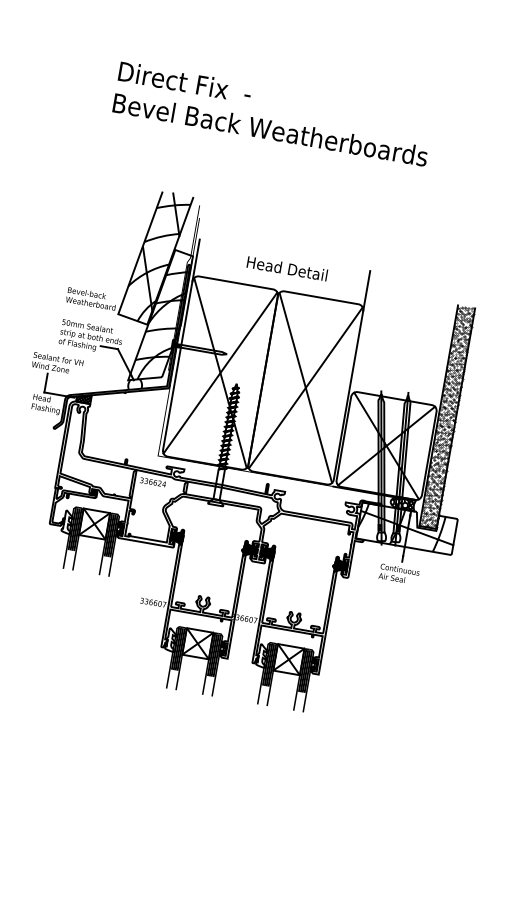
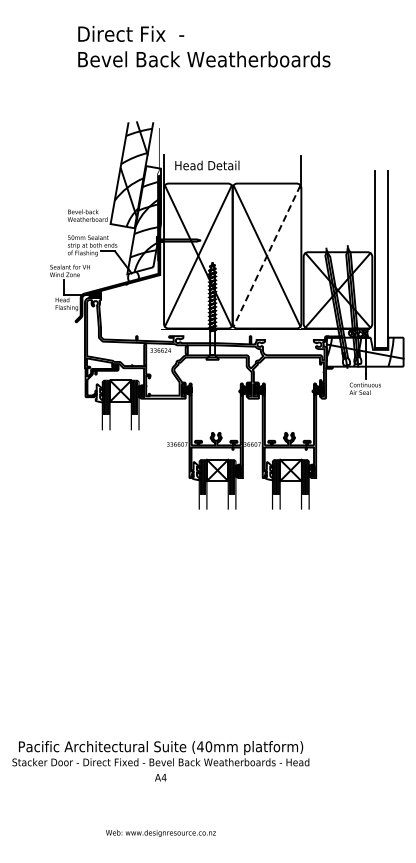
text: (287, 268) -> (207, 165), moved
line: (305, 388) -> (266, 256), solid -> dashed
hatch: (447, 417) -> (381, 259), removed

